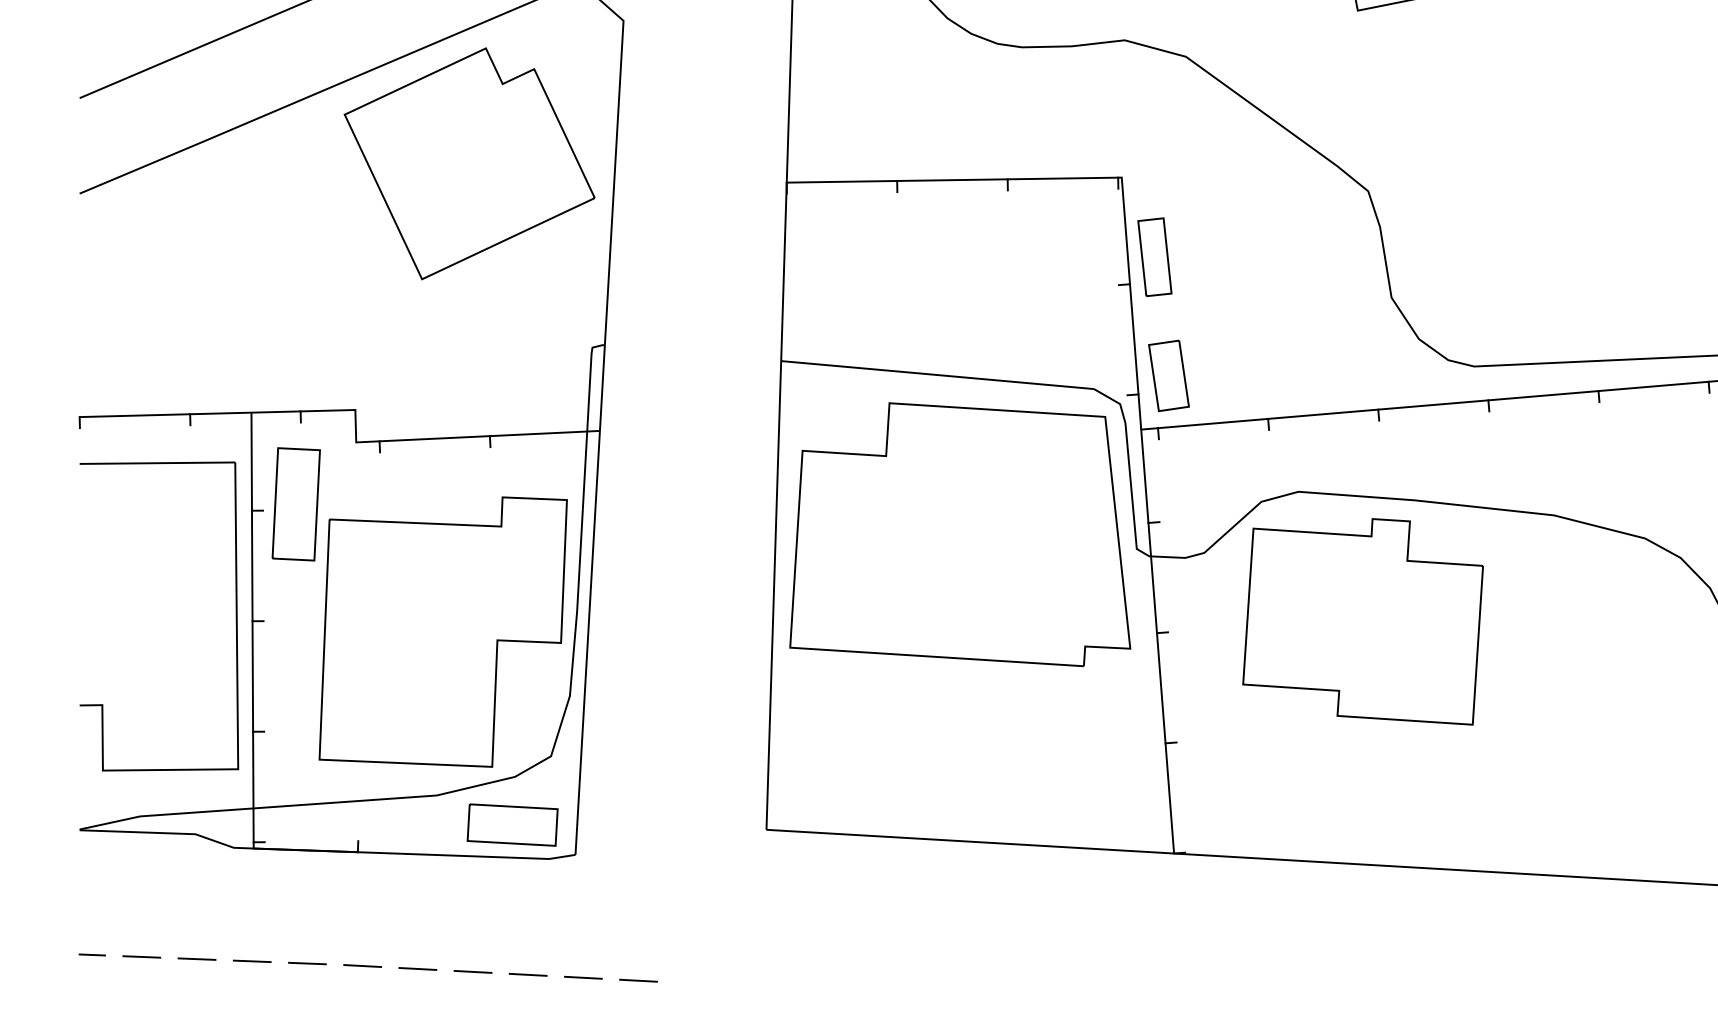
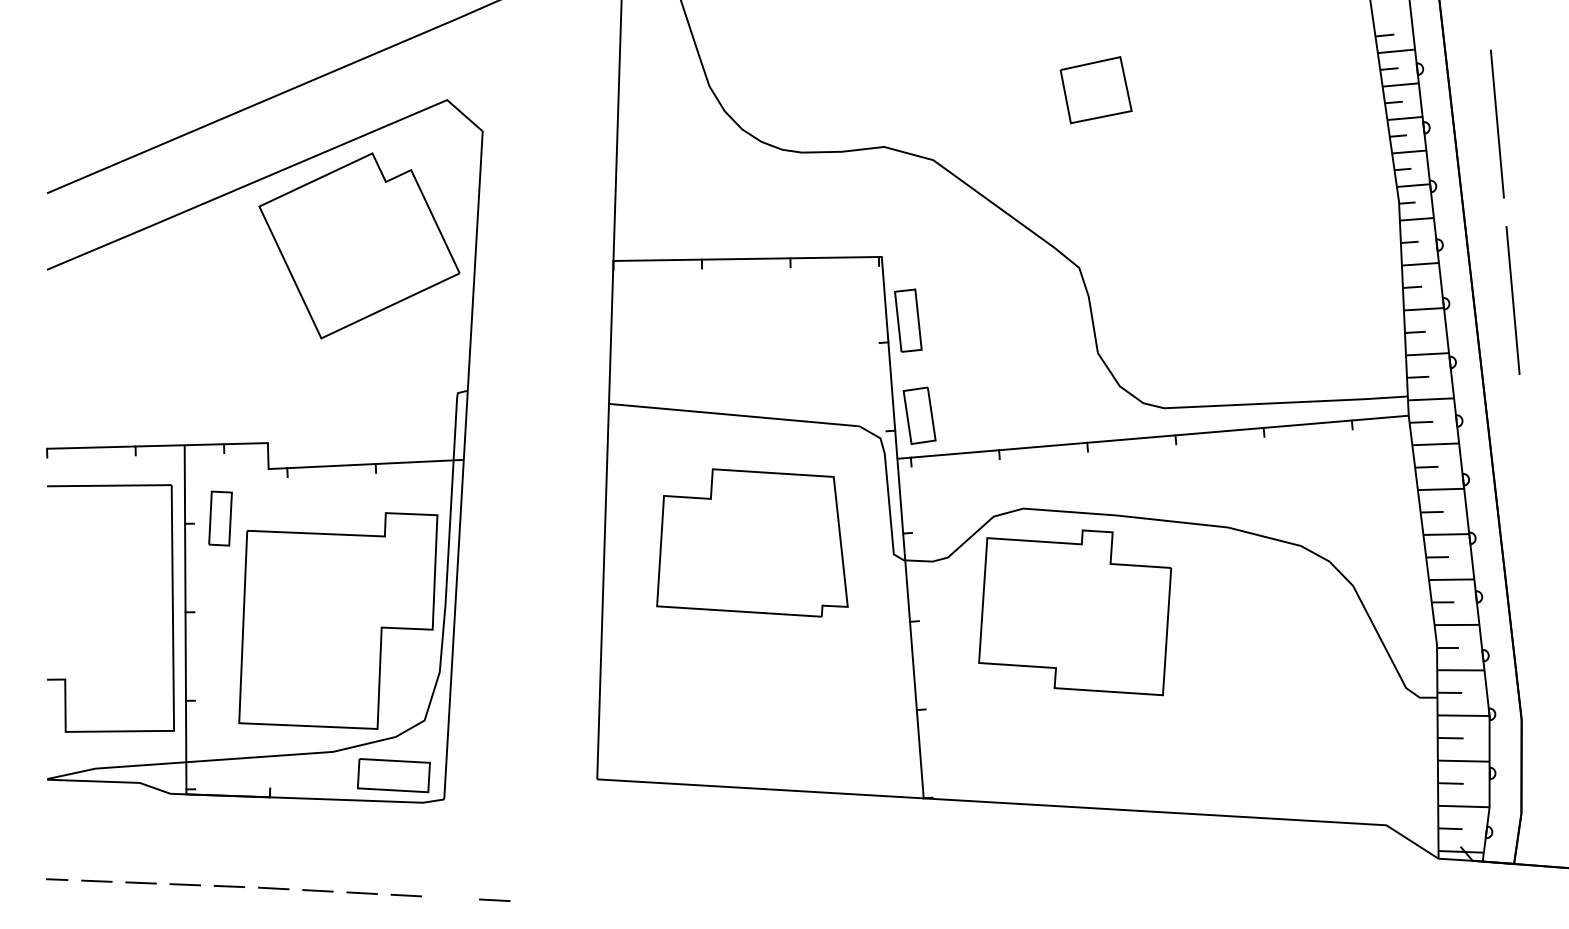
part: (296, 504) -> (220, 518), size x0.6
part: (960, 534) -> (752, 542), size x0.7
line: (583, 977) -> (450, 897), removed

